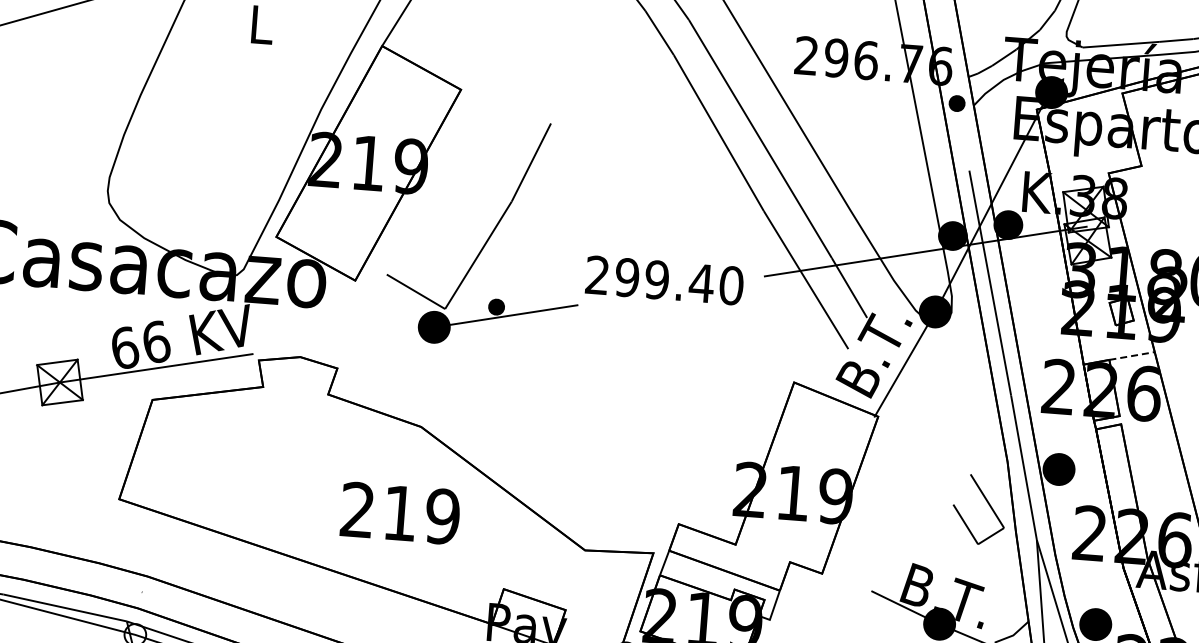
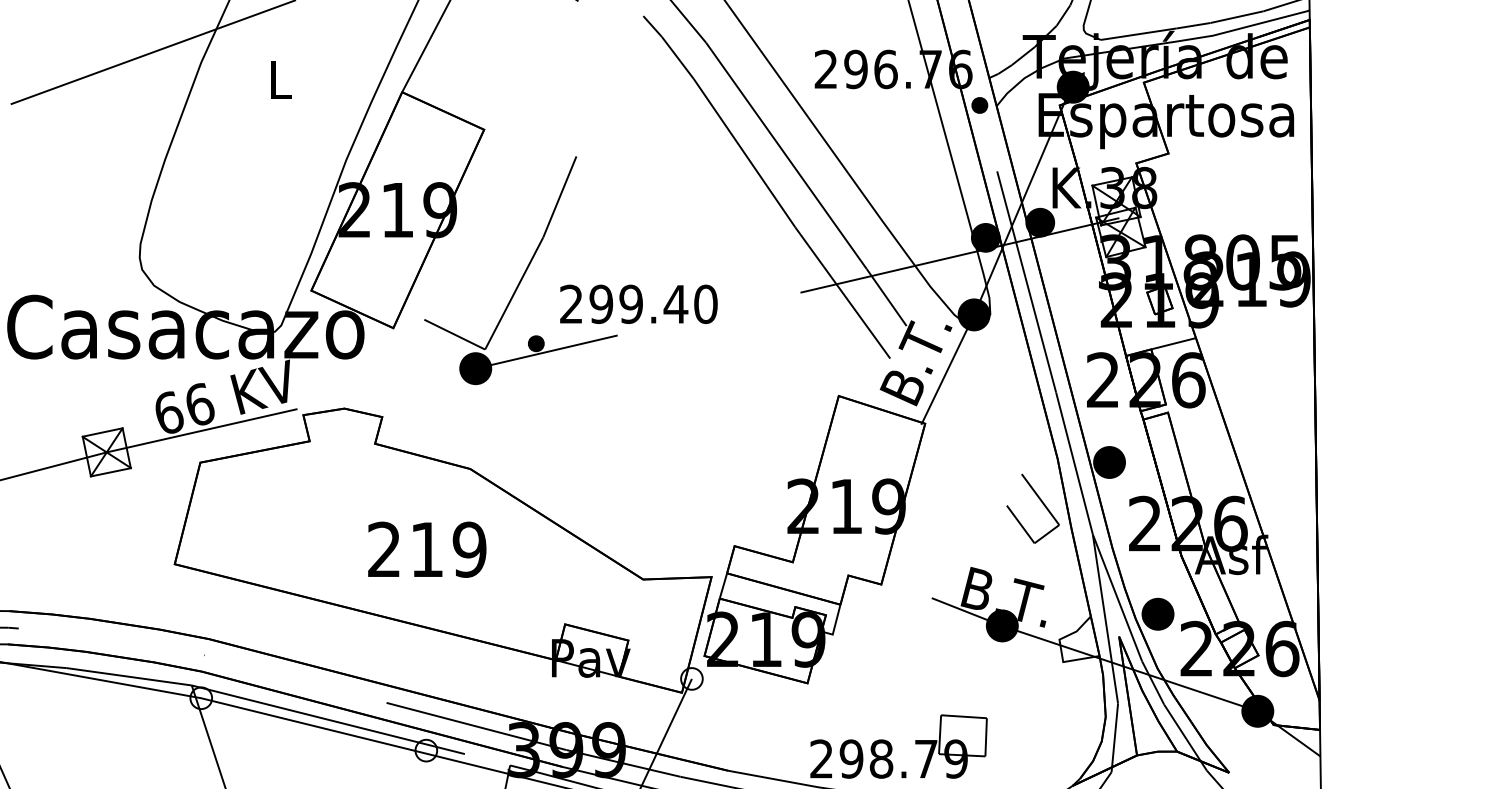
text: (664, 279) -> (638, 303), moved
line: (1132, 355) -> (1174, 343), dashed -> solid
text: (400, 513) -> (427, 549), moved

